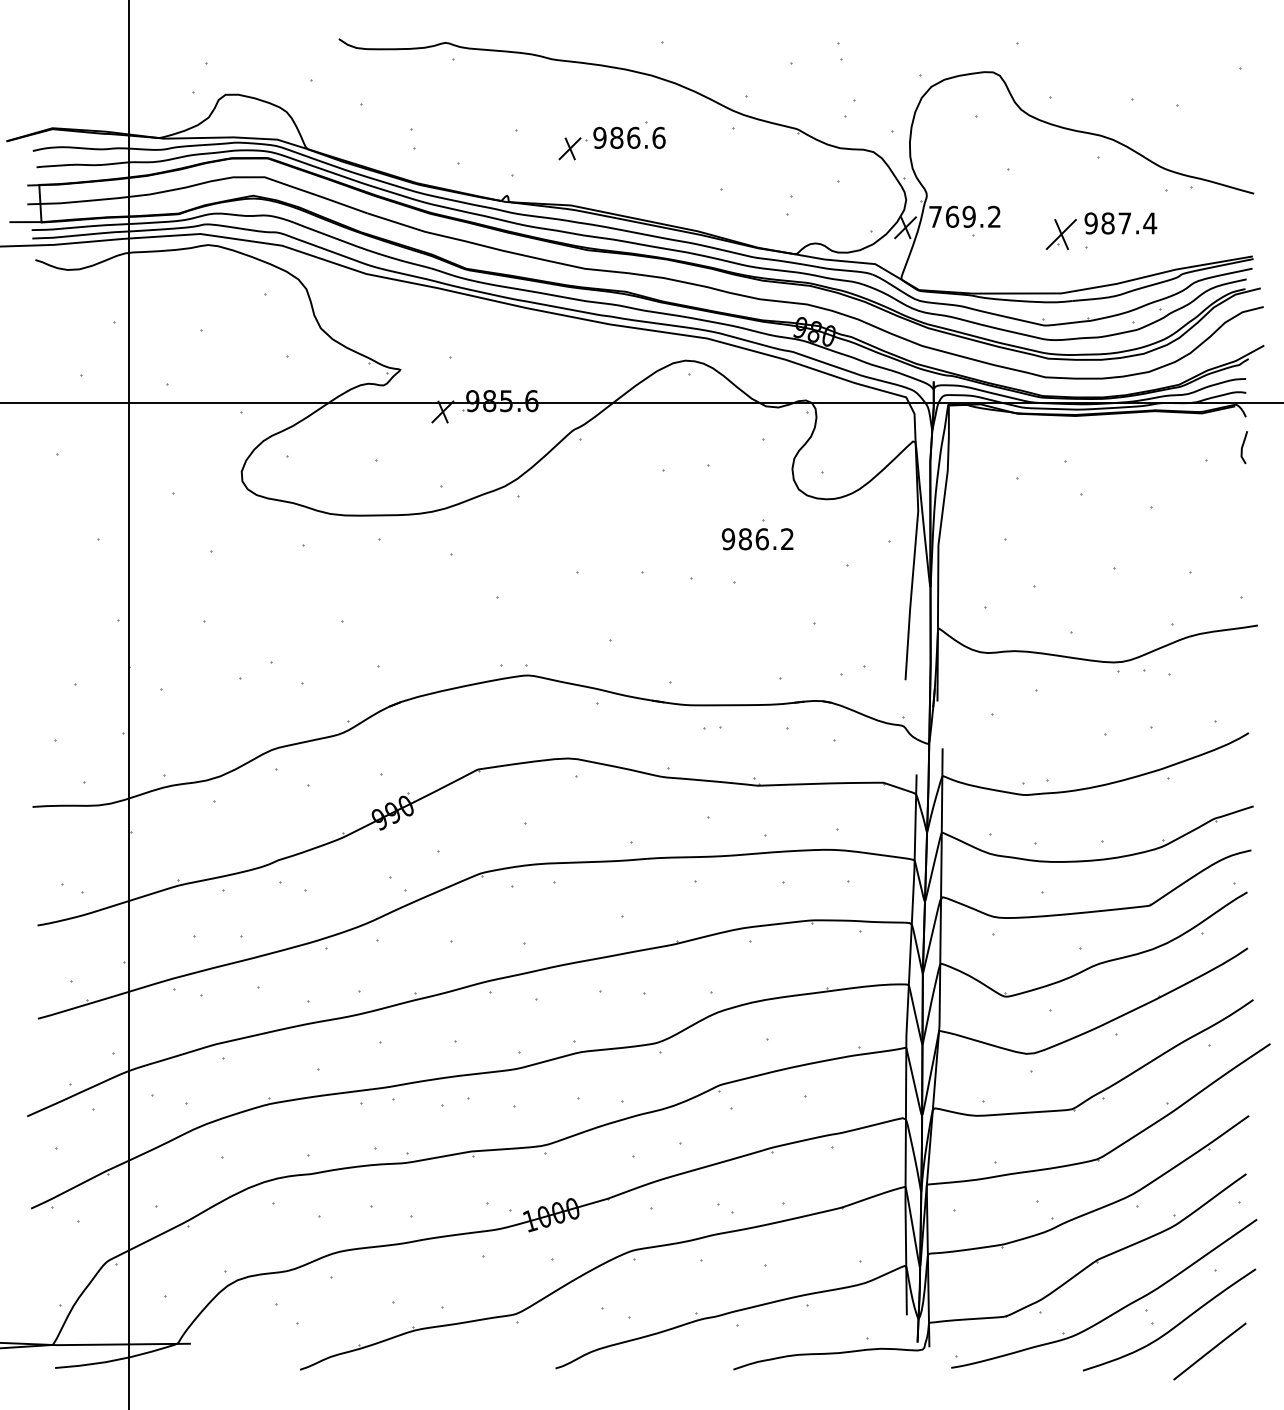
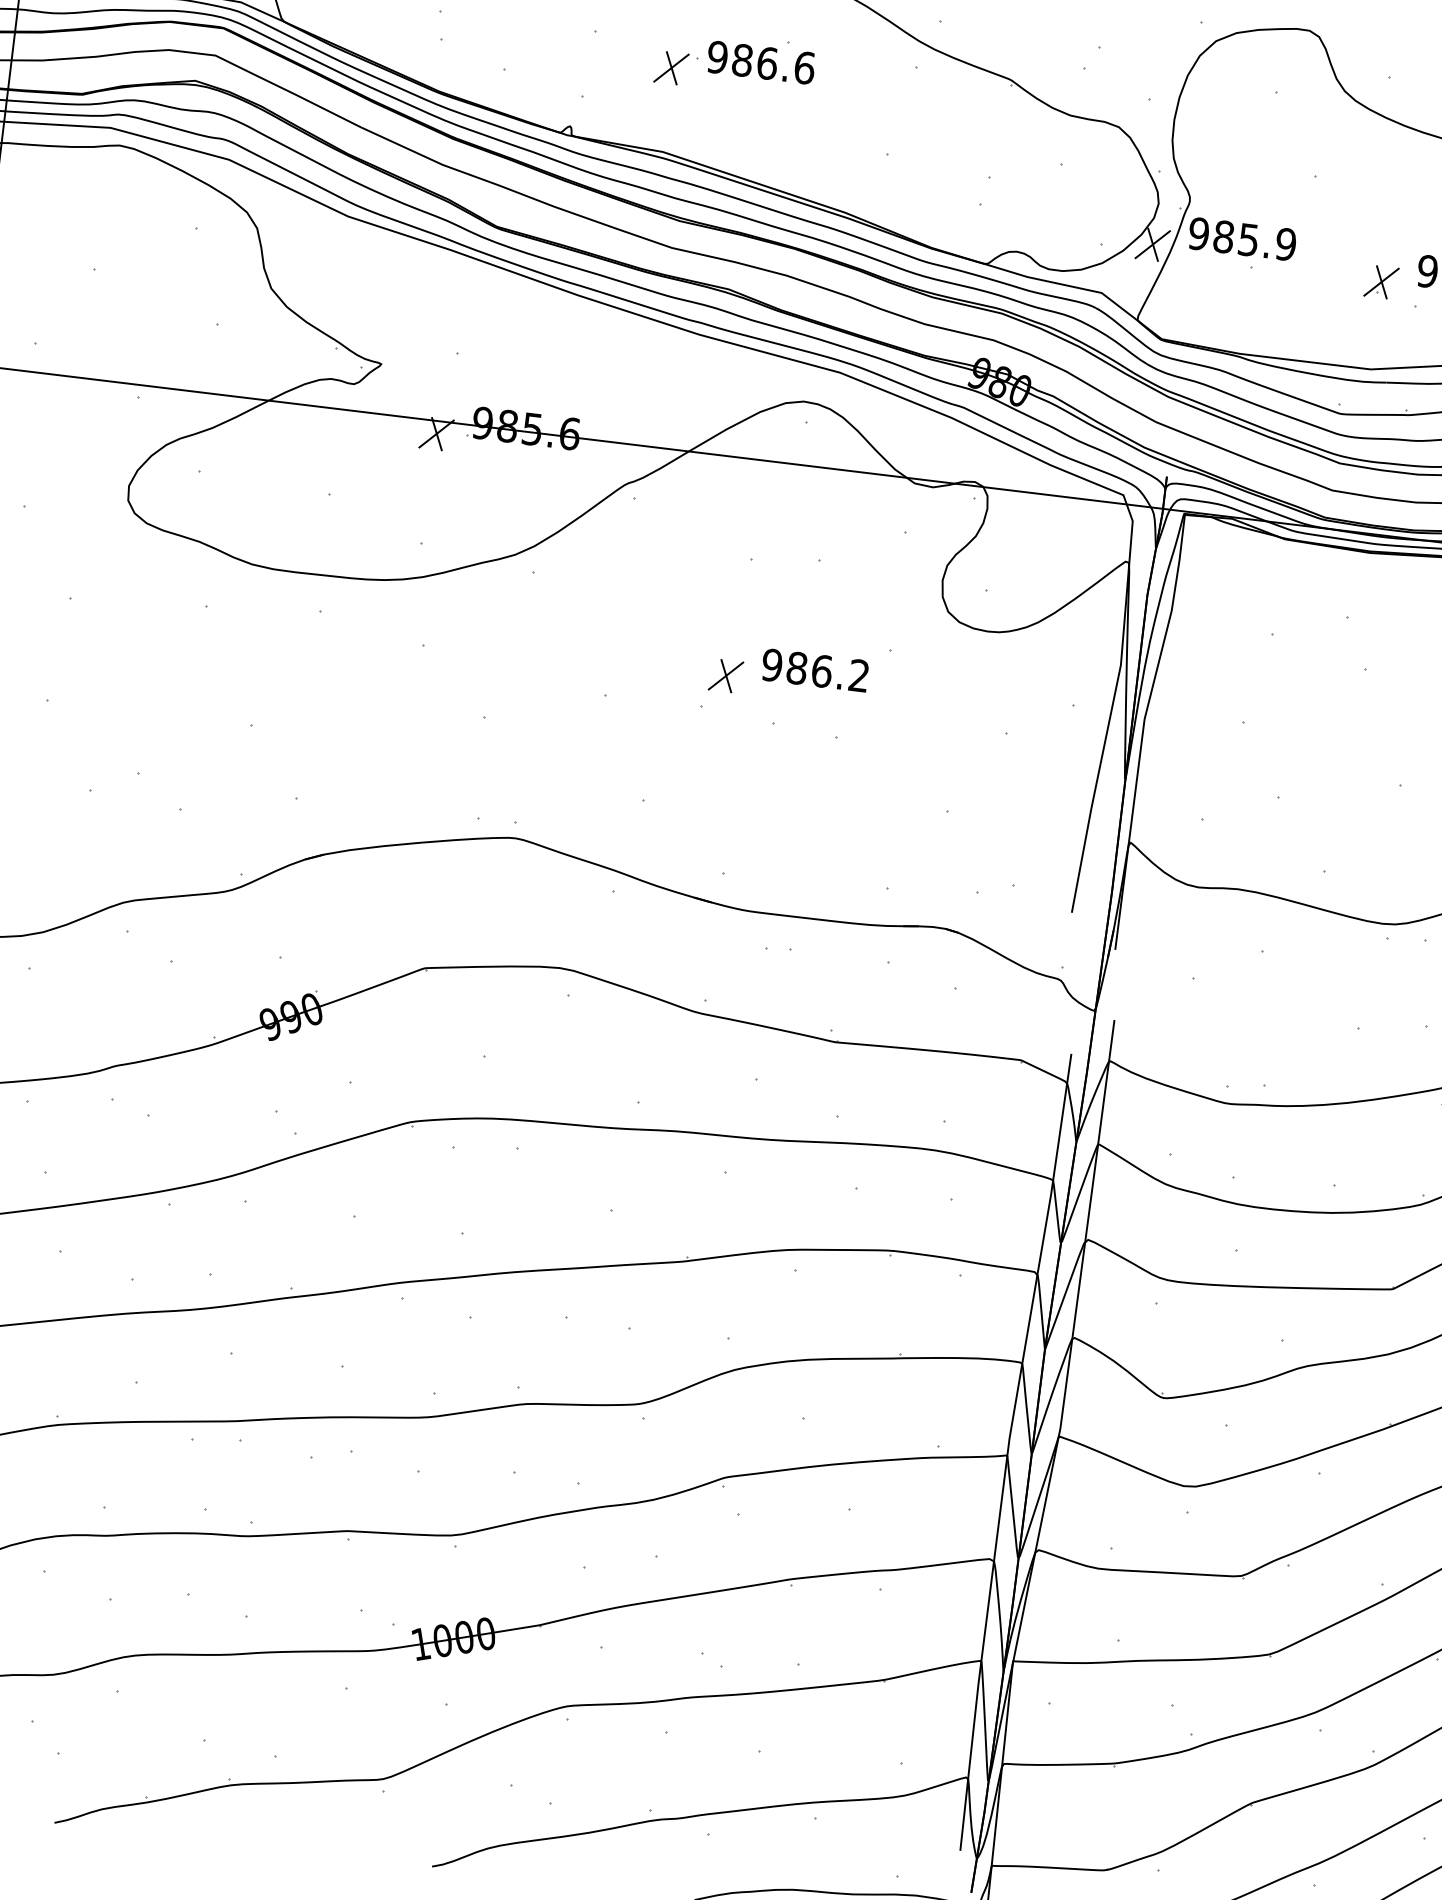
text: (964, 216) -> (1241, 238), 769.2 -> 985.9
part: (1060, 233) -> (1380, 280), size x0.71
text: (757, 539) -> (814, 670), moved
part: (655, 549) -> (726, 675), added

